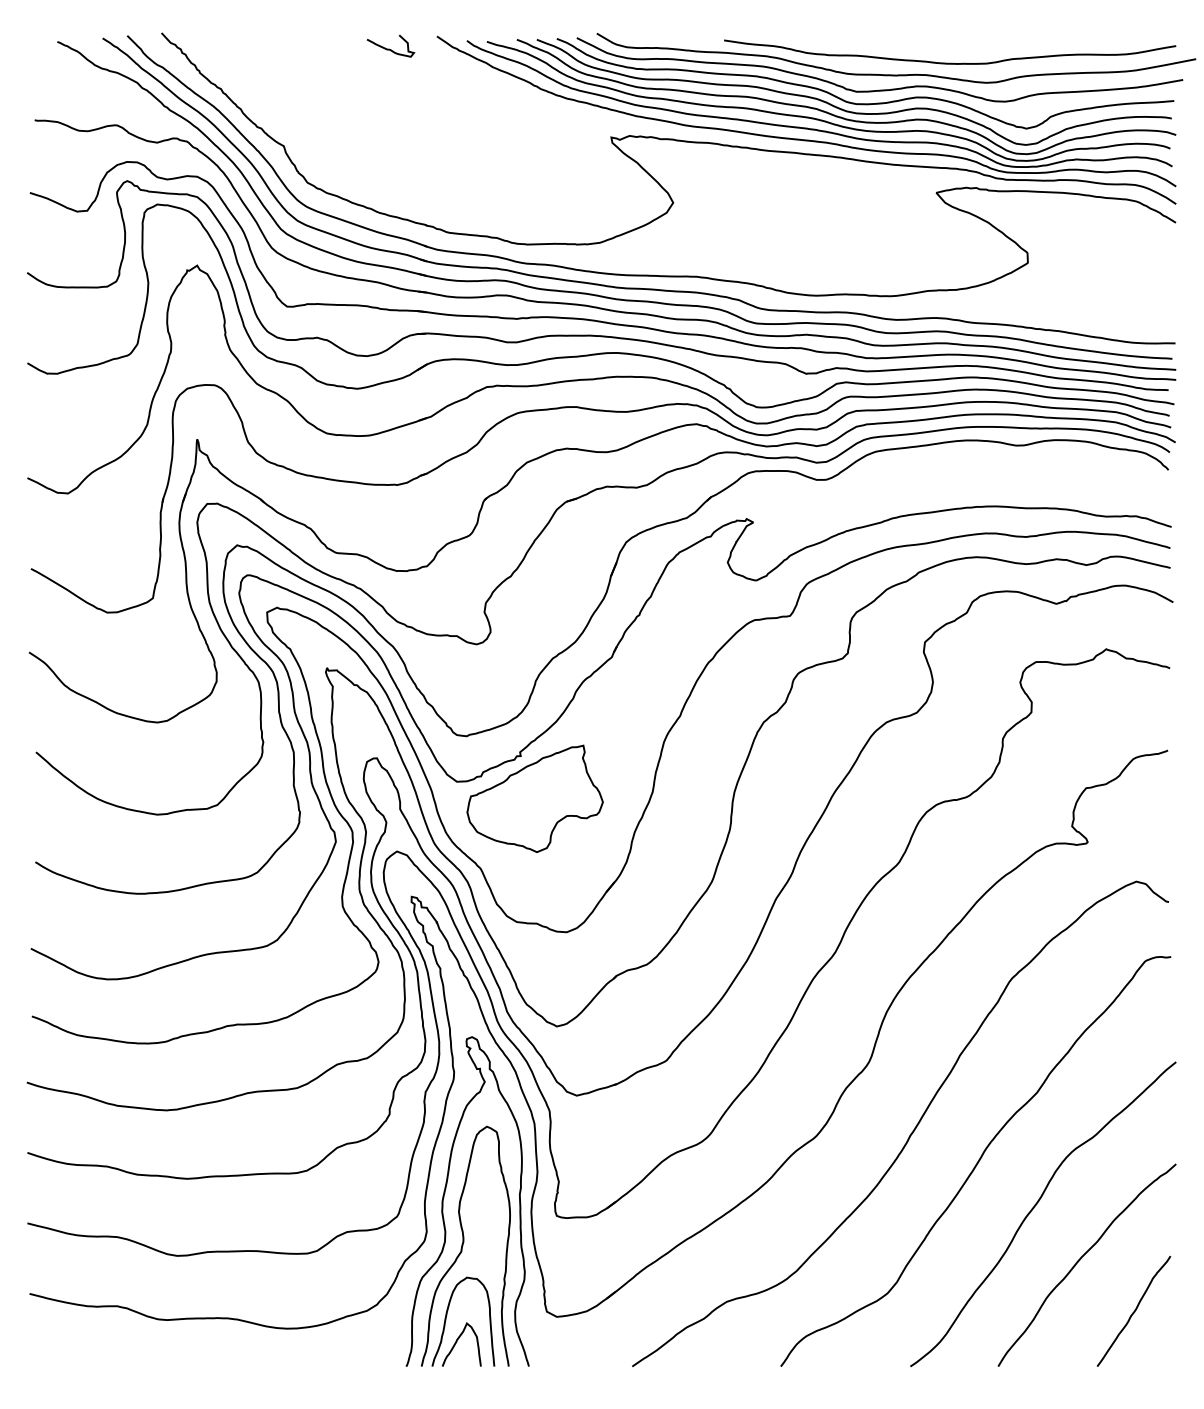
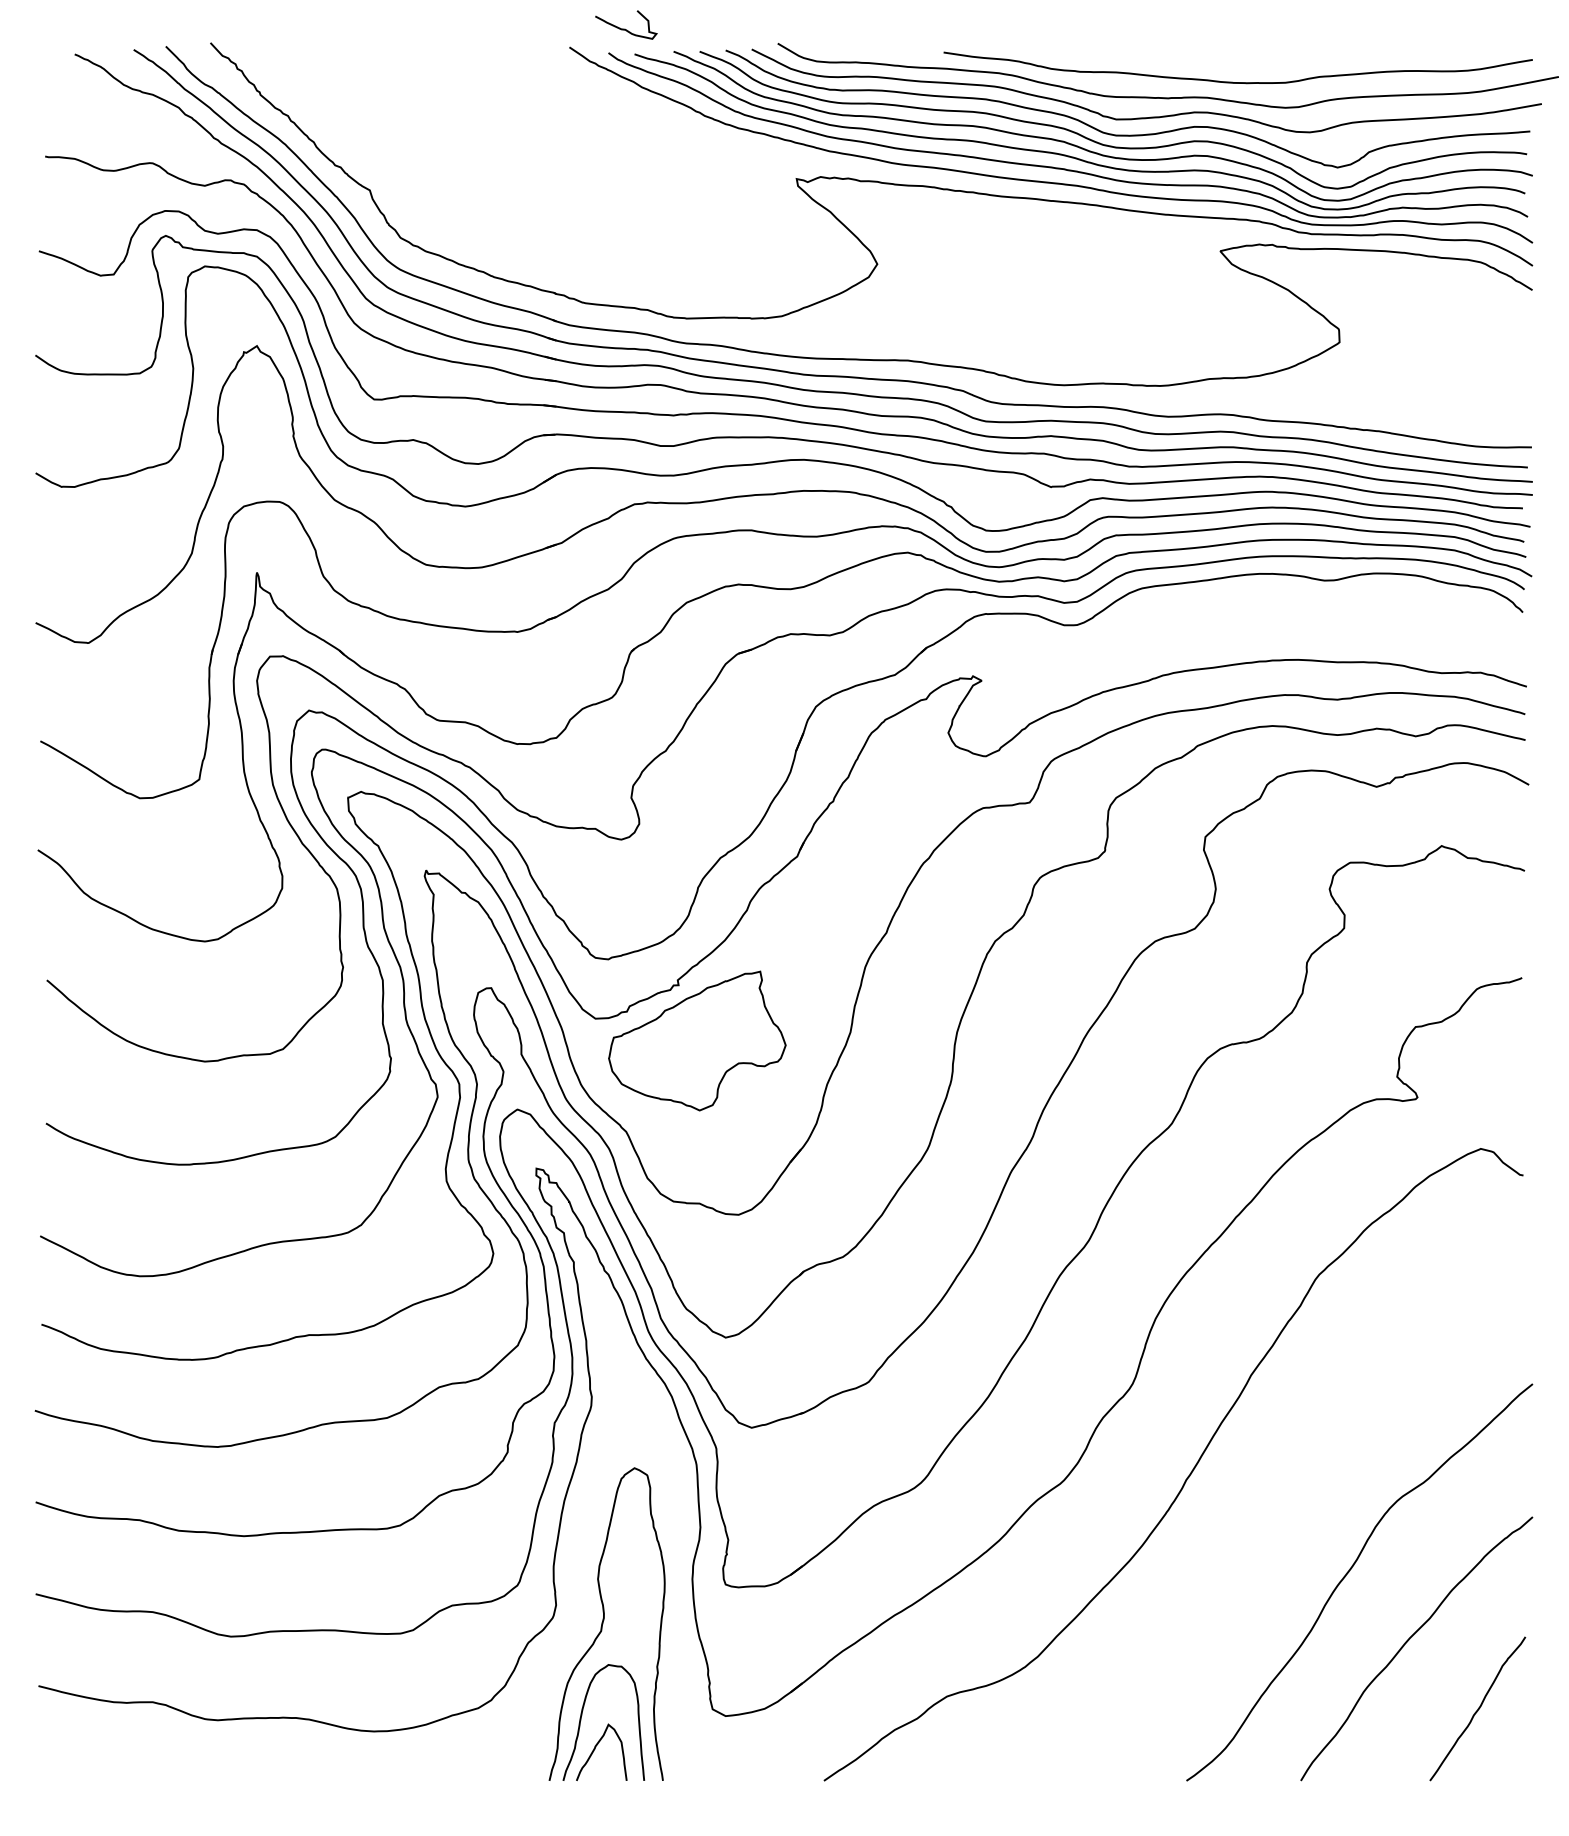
curve: (390, 48) -> (625, 28), moved
curve: (977, 1162) -> (1273, 1514), removed
curve: (444, 1195) -> (579, 1558), removed

